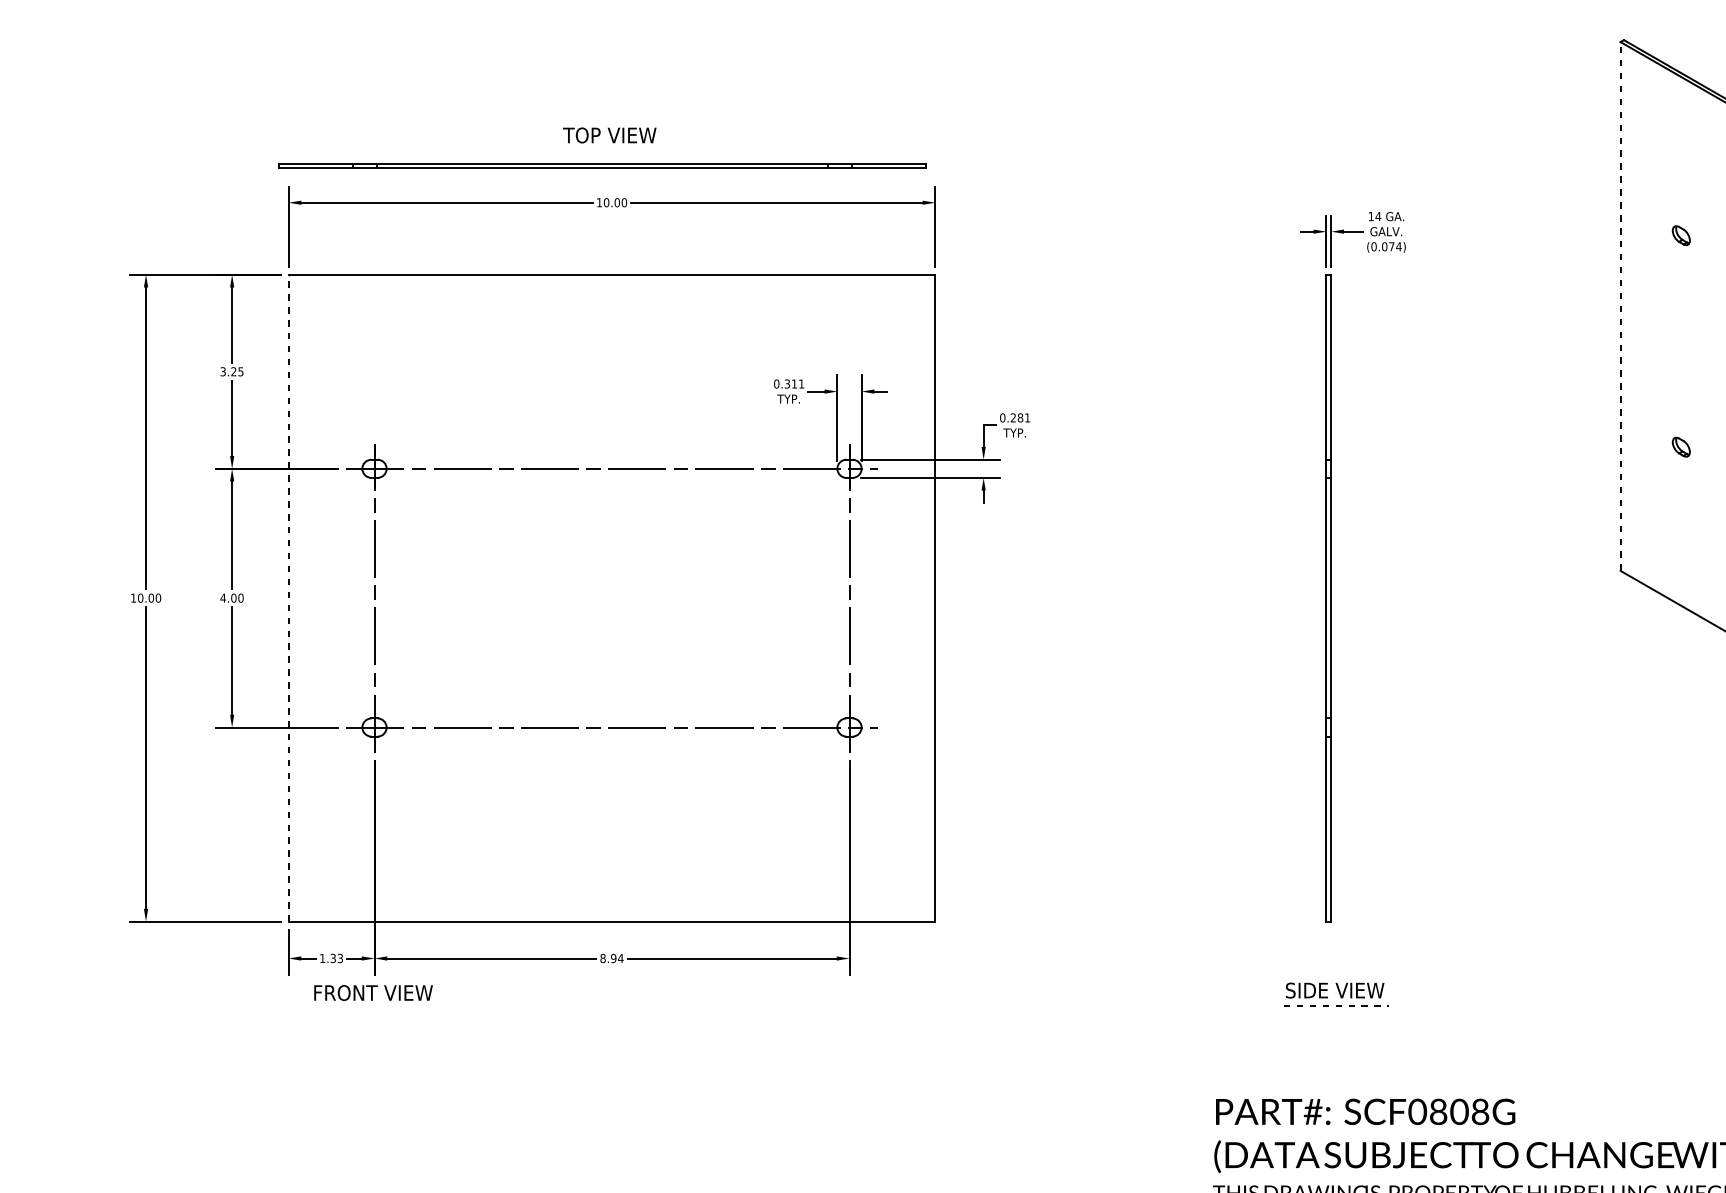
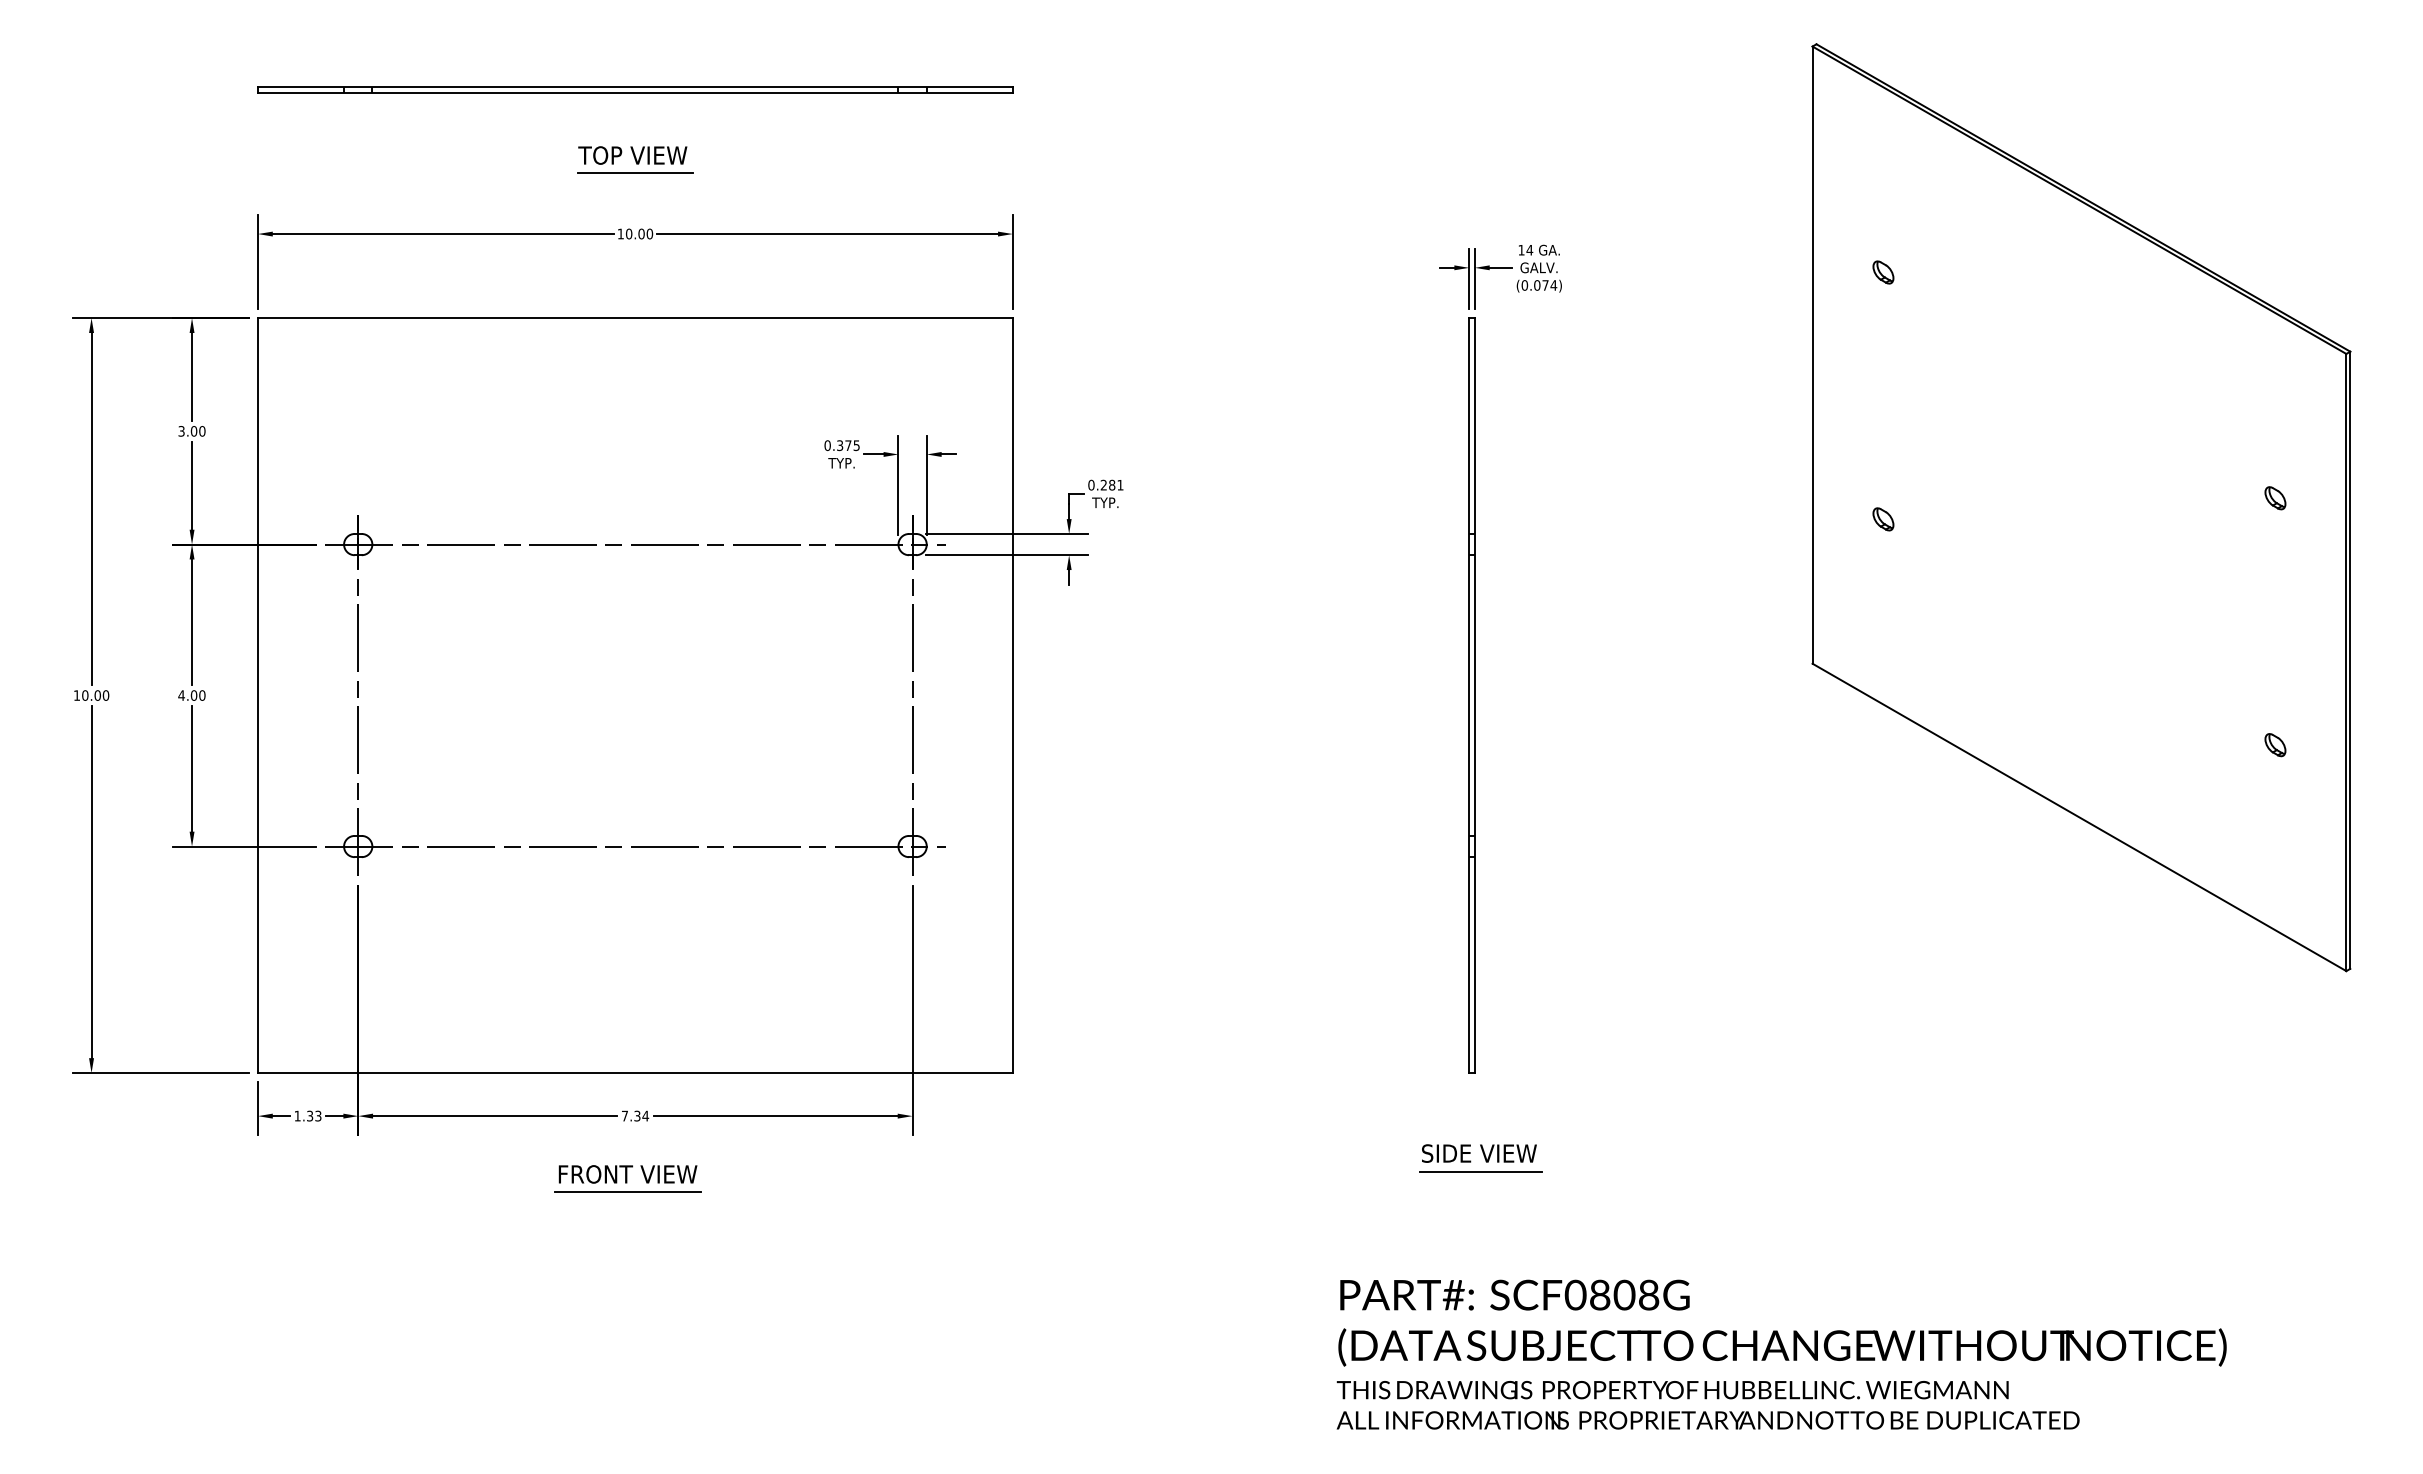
line: (612, 150) -> (635, 173), added
part: (602, 165) -> (635, 89), moved
line: (1620, 306) -> (1812, 355), dashed -> solid
text: (236, 371) -> (197, 431), 3.25 -> 3.00
text: (798, 383) -> (852, 445), 0.311 -> 0.375
line: (288, 598) -> (257, 695), dashed -> solid
text: (607, 957) -> (630, 1115), 8.94 -> 7.34
text: (373, 993) -> (627, 1174), moved
line: (1336, 1005) -> (1481, 1171), dashed -> solid
line: (605, 1023) -> (627, 1192), added

